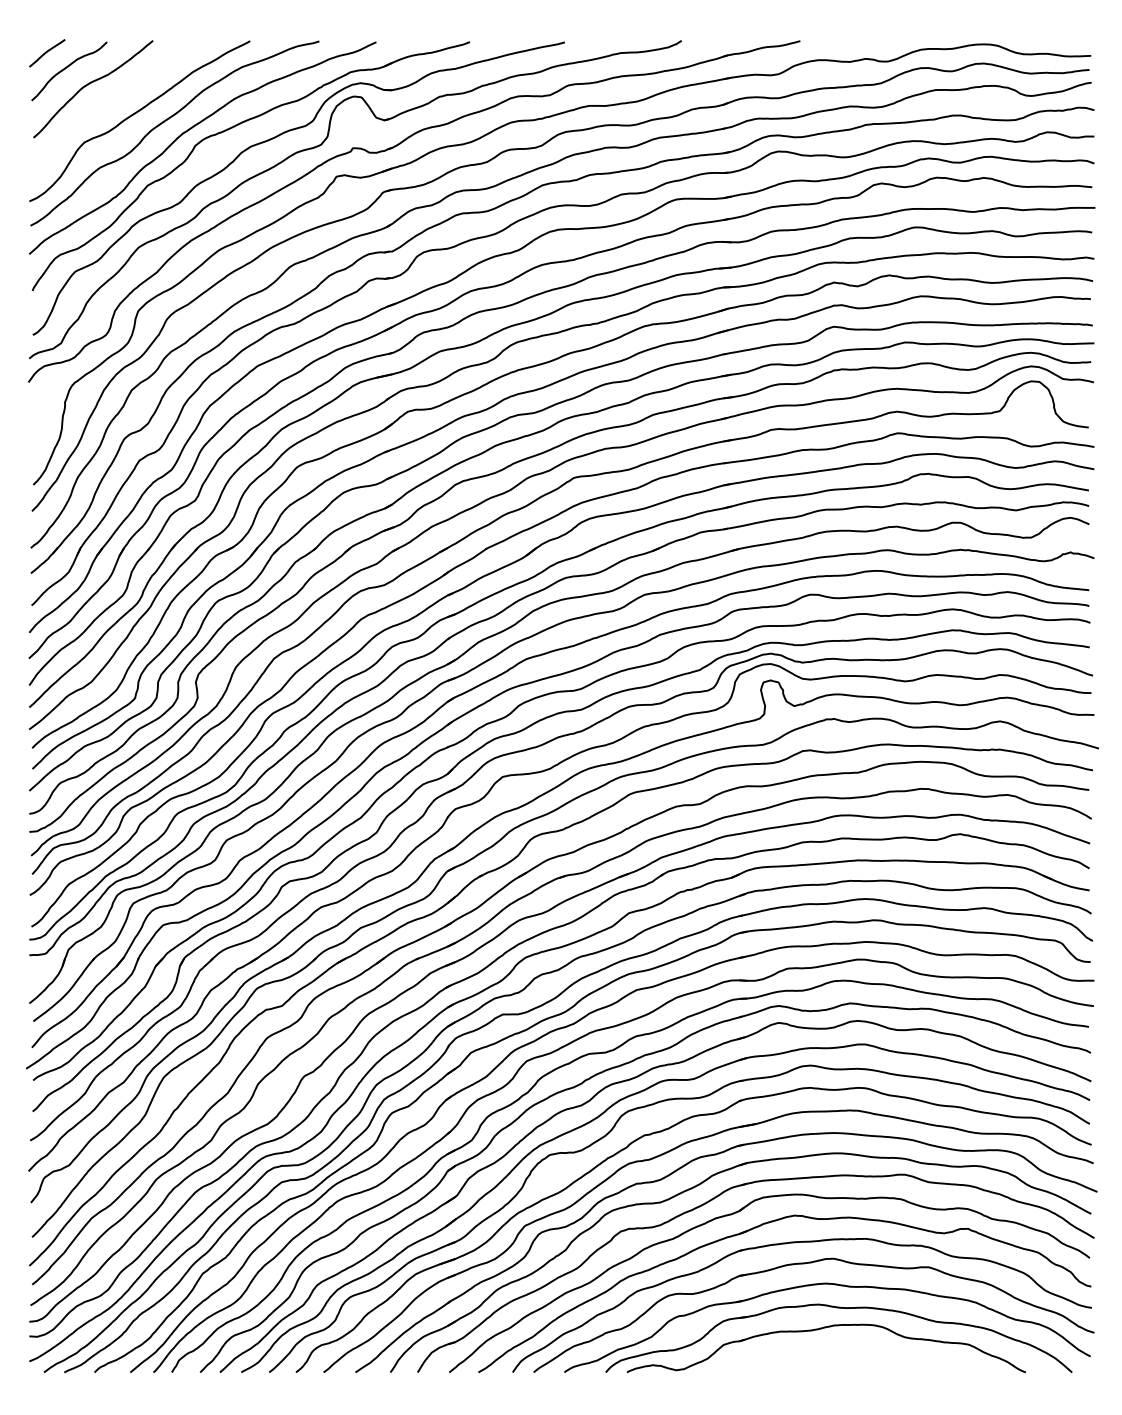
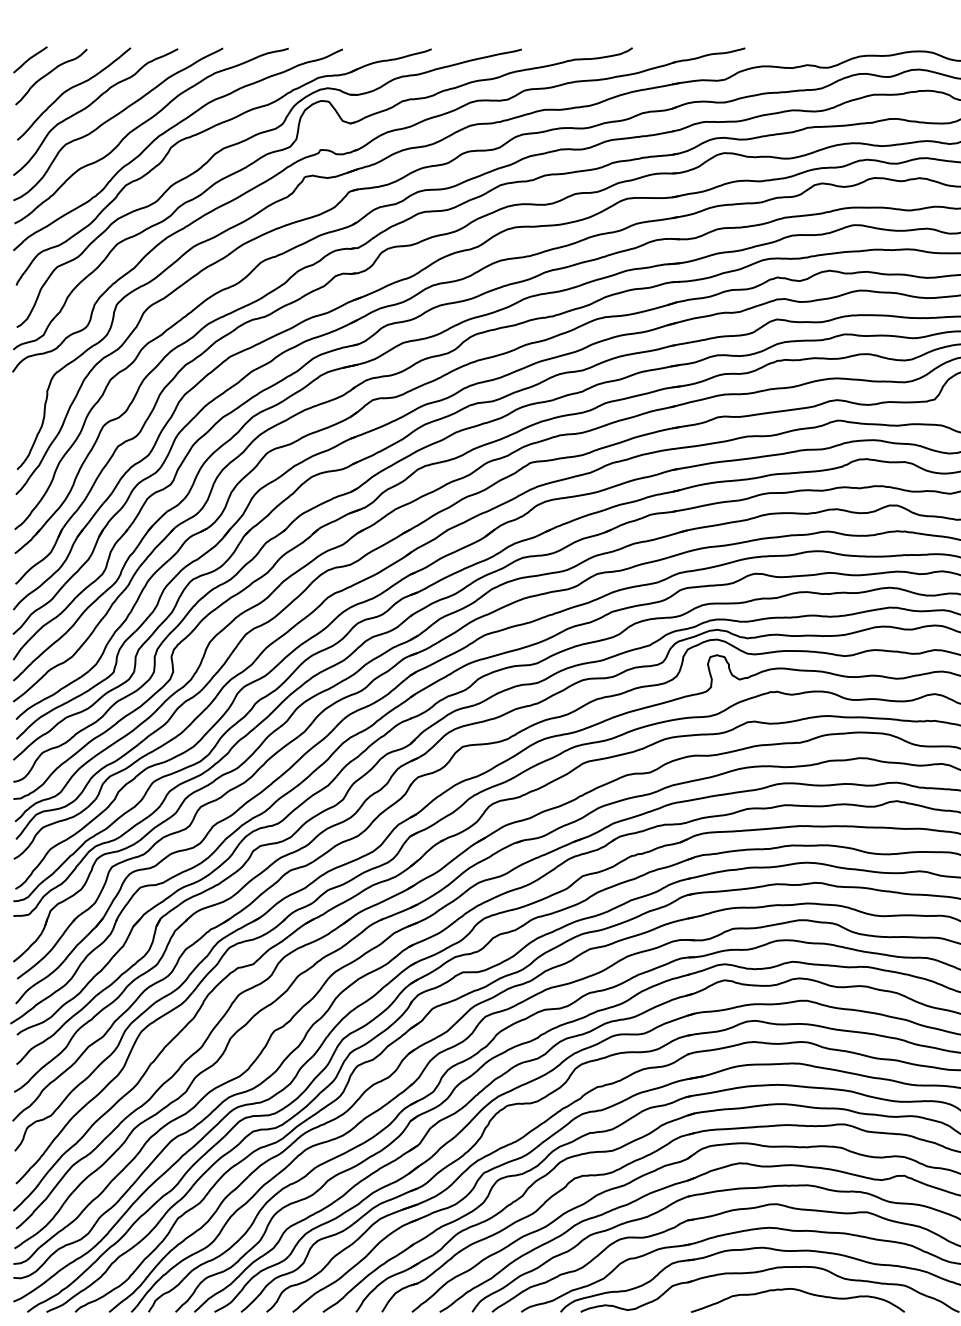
curve: (112, 100) -> (92, 104), added
curve: (859, 1351) -> (801, 1292), added

